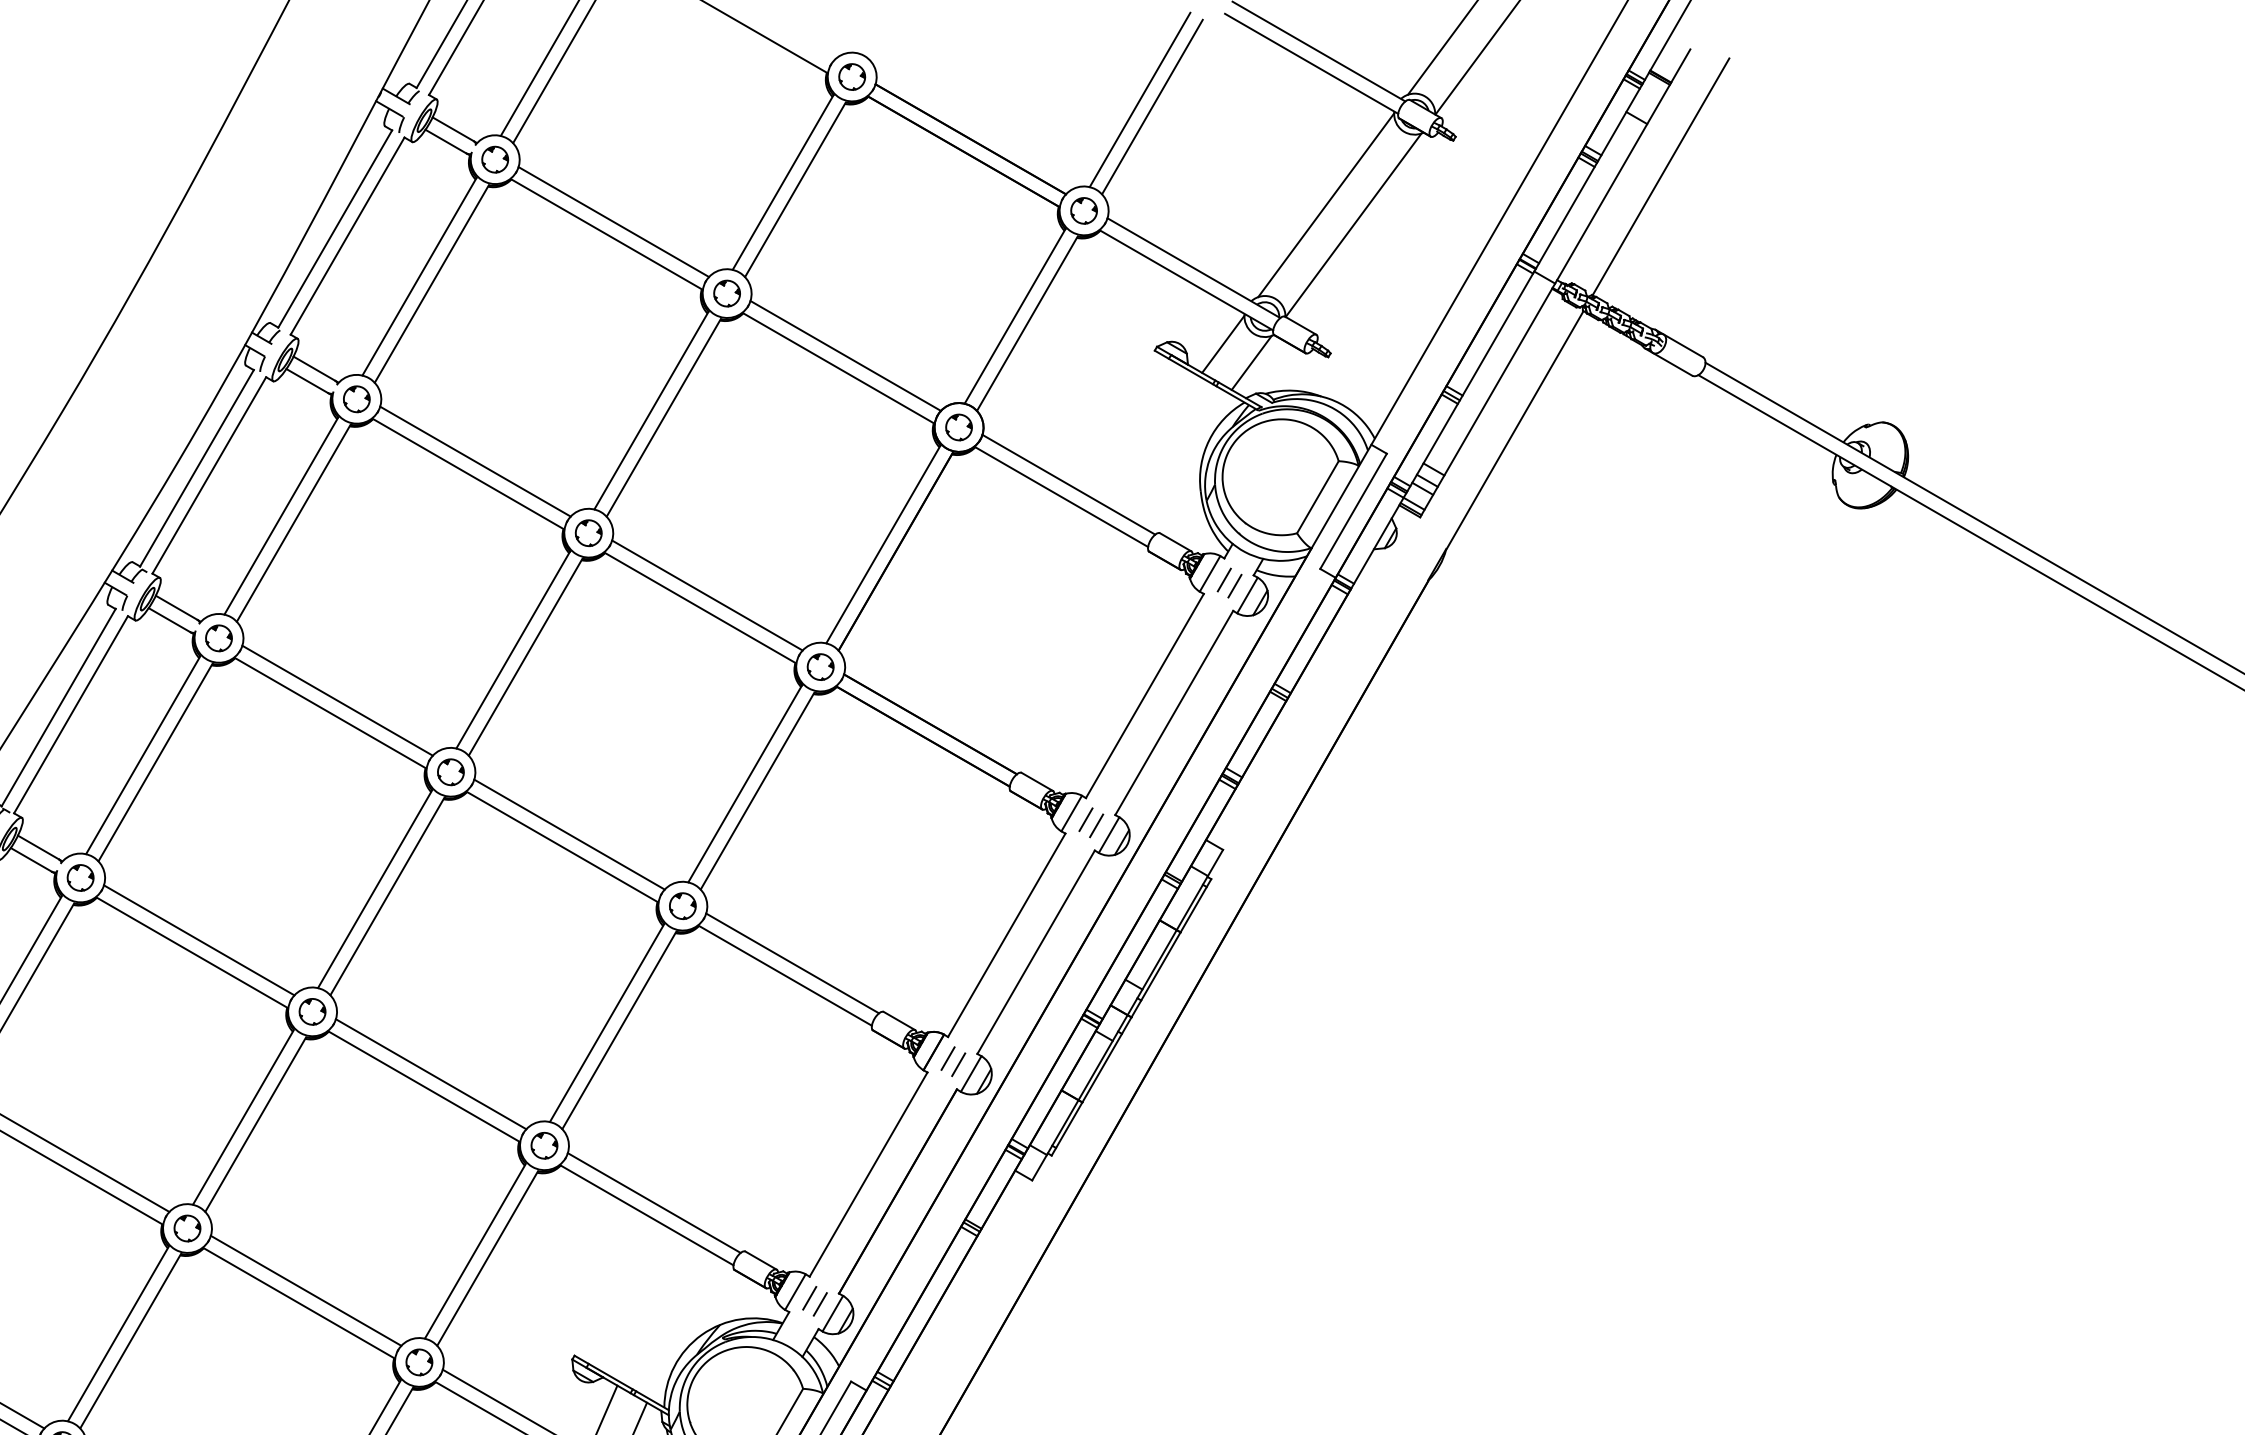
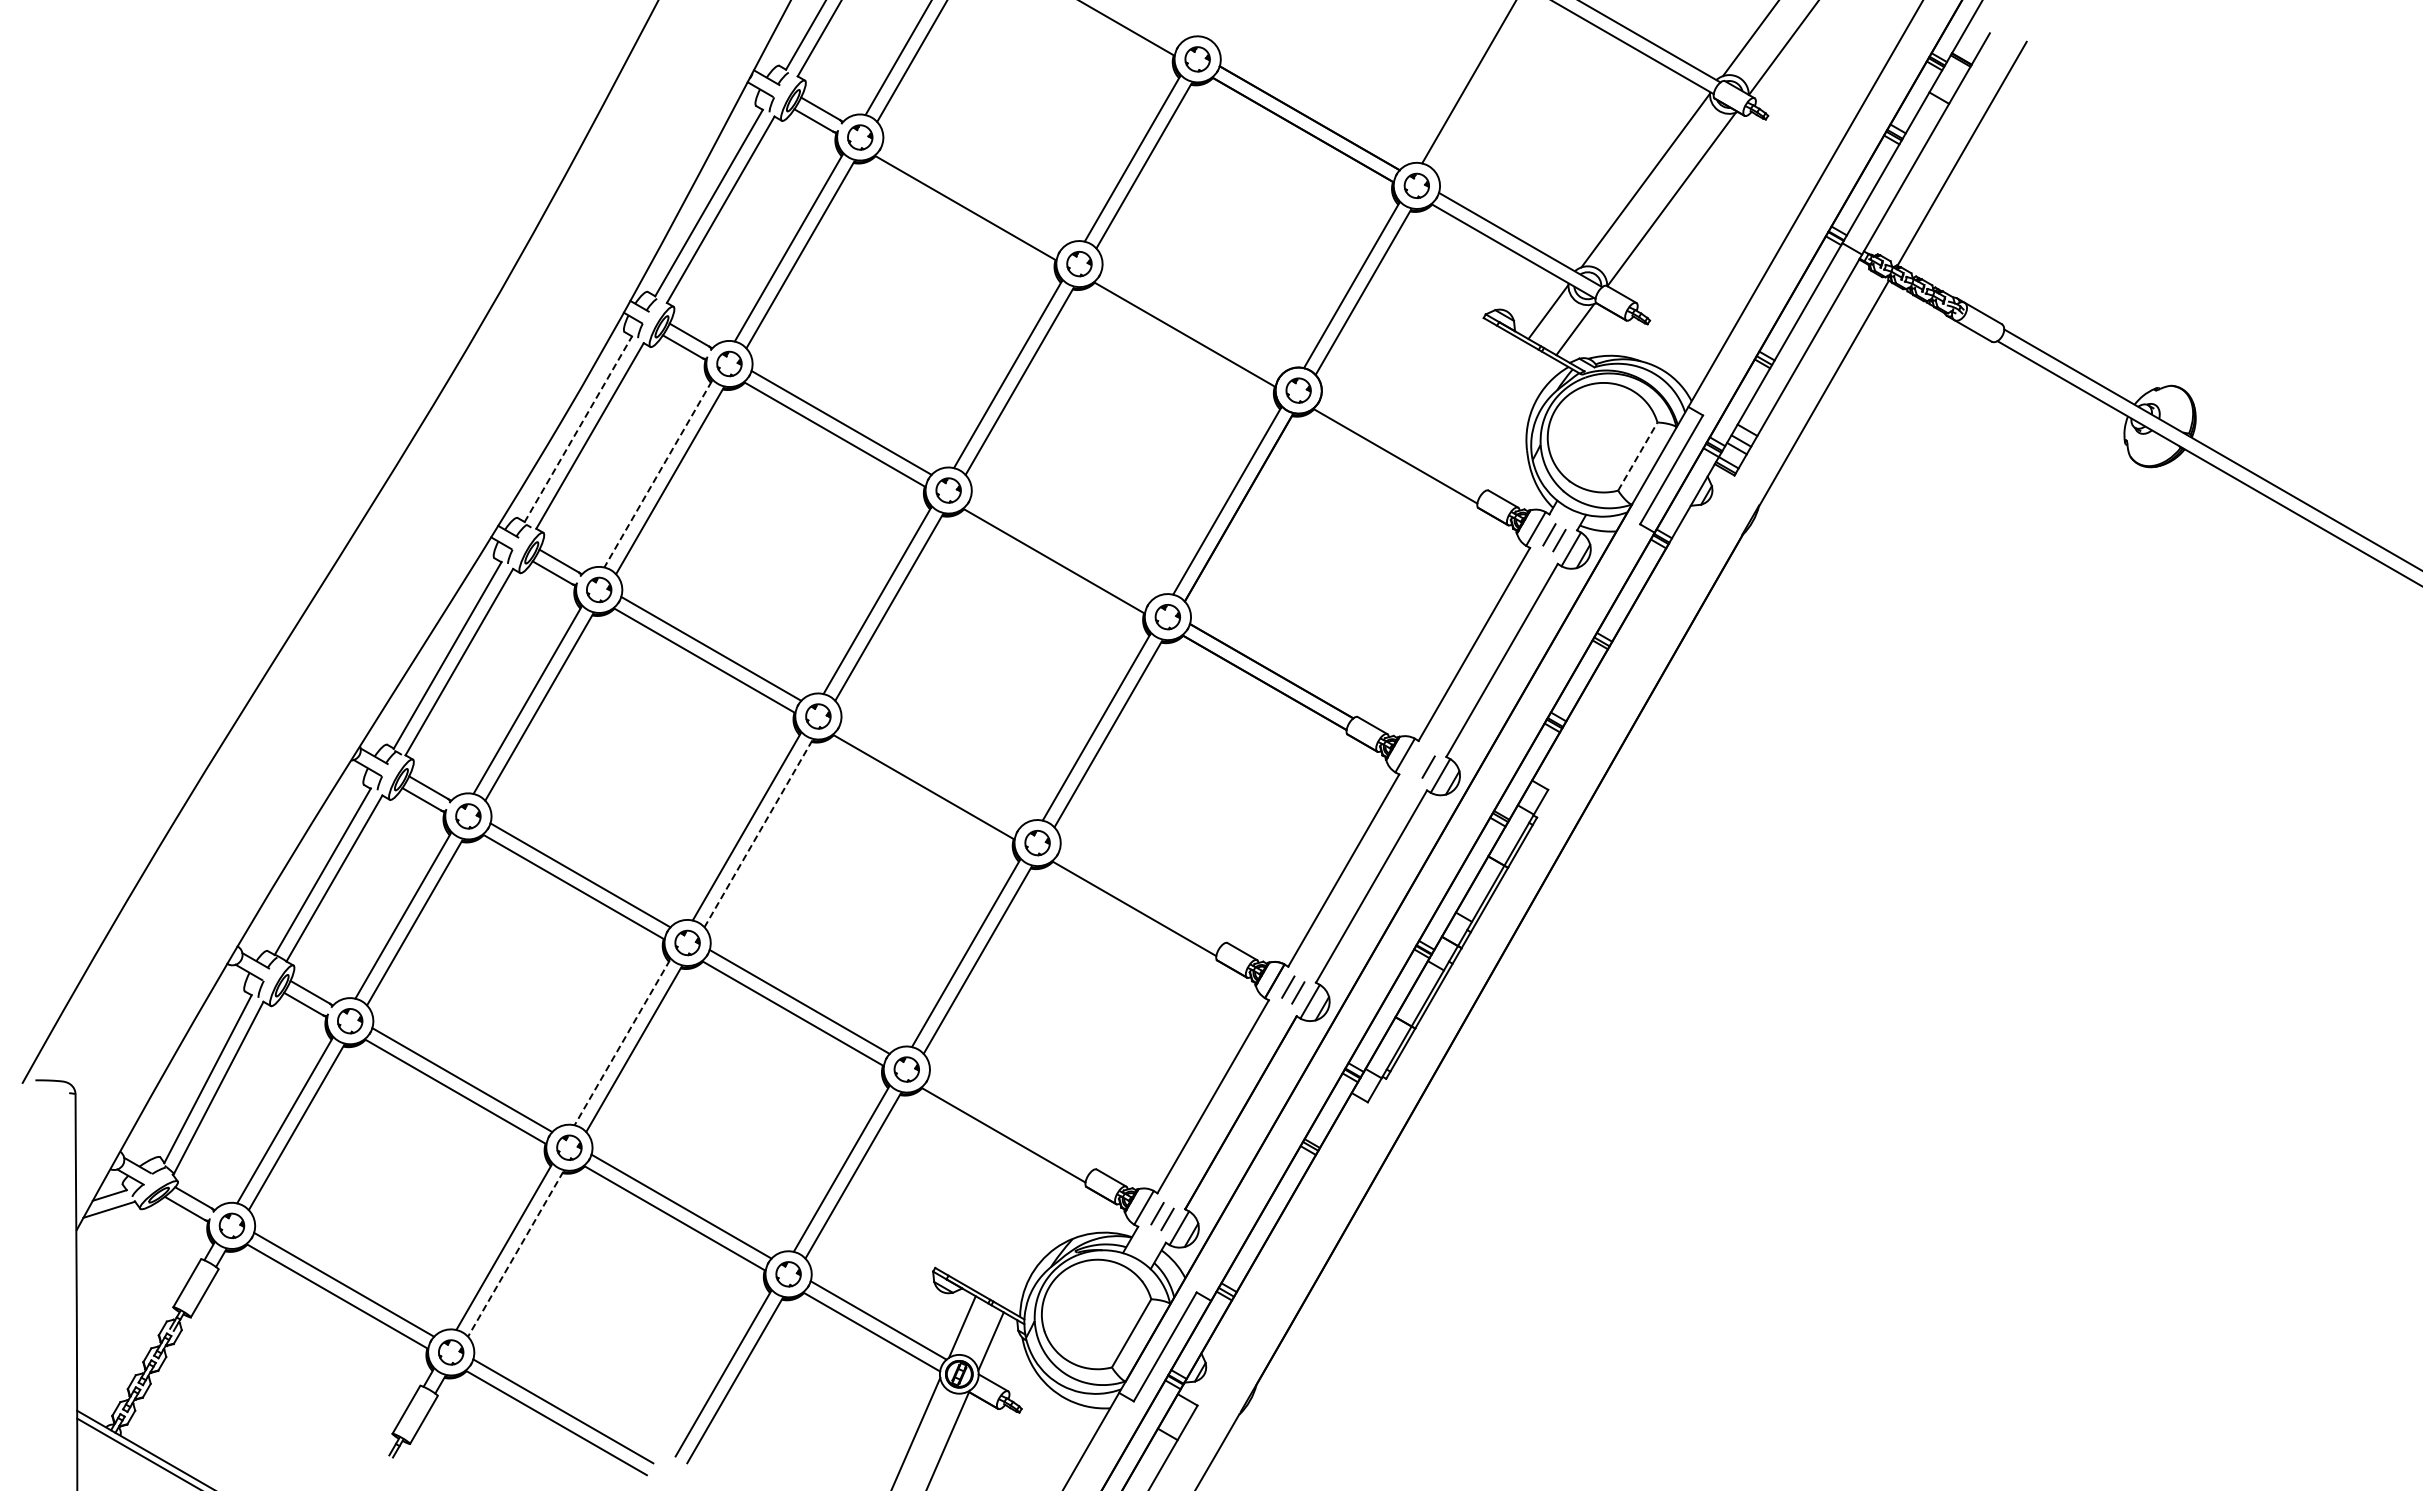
line: (1152, 106) -> (1481, 87), removed
line: (613, 222) -> (972, 196), removed
line: (845, 355) -> (1191, 322), removed
line: (197, 467) -> (578, 428), solid -> dashed
line: (1068, 484) -> (1402, 444), removed
line: (1318, 497) -> (1638, 456), solid -> dashed
line: (280, 516) -> (657, 474), solid -> dashed
line: (707, 595) -> (1060, 549), removed
line: (1085, 819) -> (1418, 761), removed
line: (569, 834) -> (930, 775), removed
line: (387, 896) -> (758, 833), solid -> dashed
line: (792, 963) -> (1141, 897), removed
line: (243, 1118) -> (622, 1043), solid -> dashed
line: (654, 1202) -> (1010, 1123), removed
line: (130, 1341) -> (515, 1254), solid -> dashed

